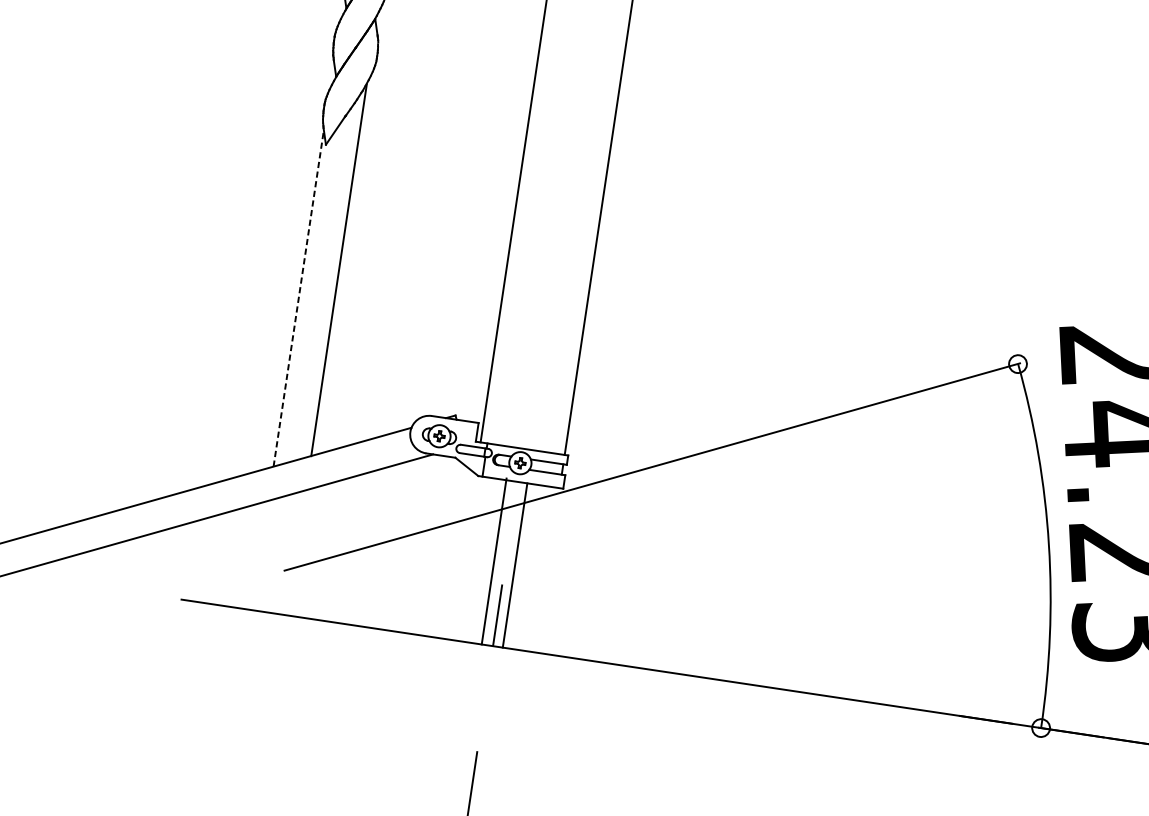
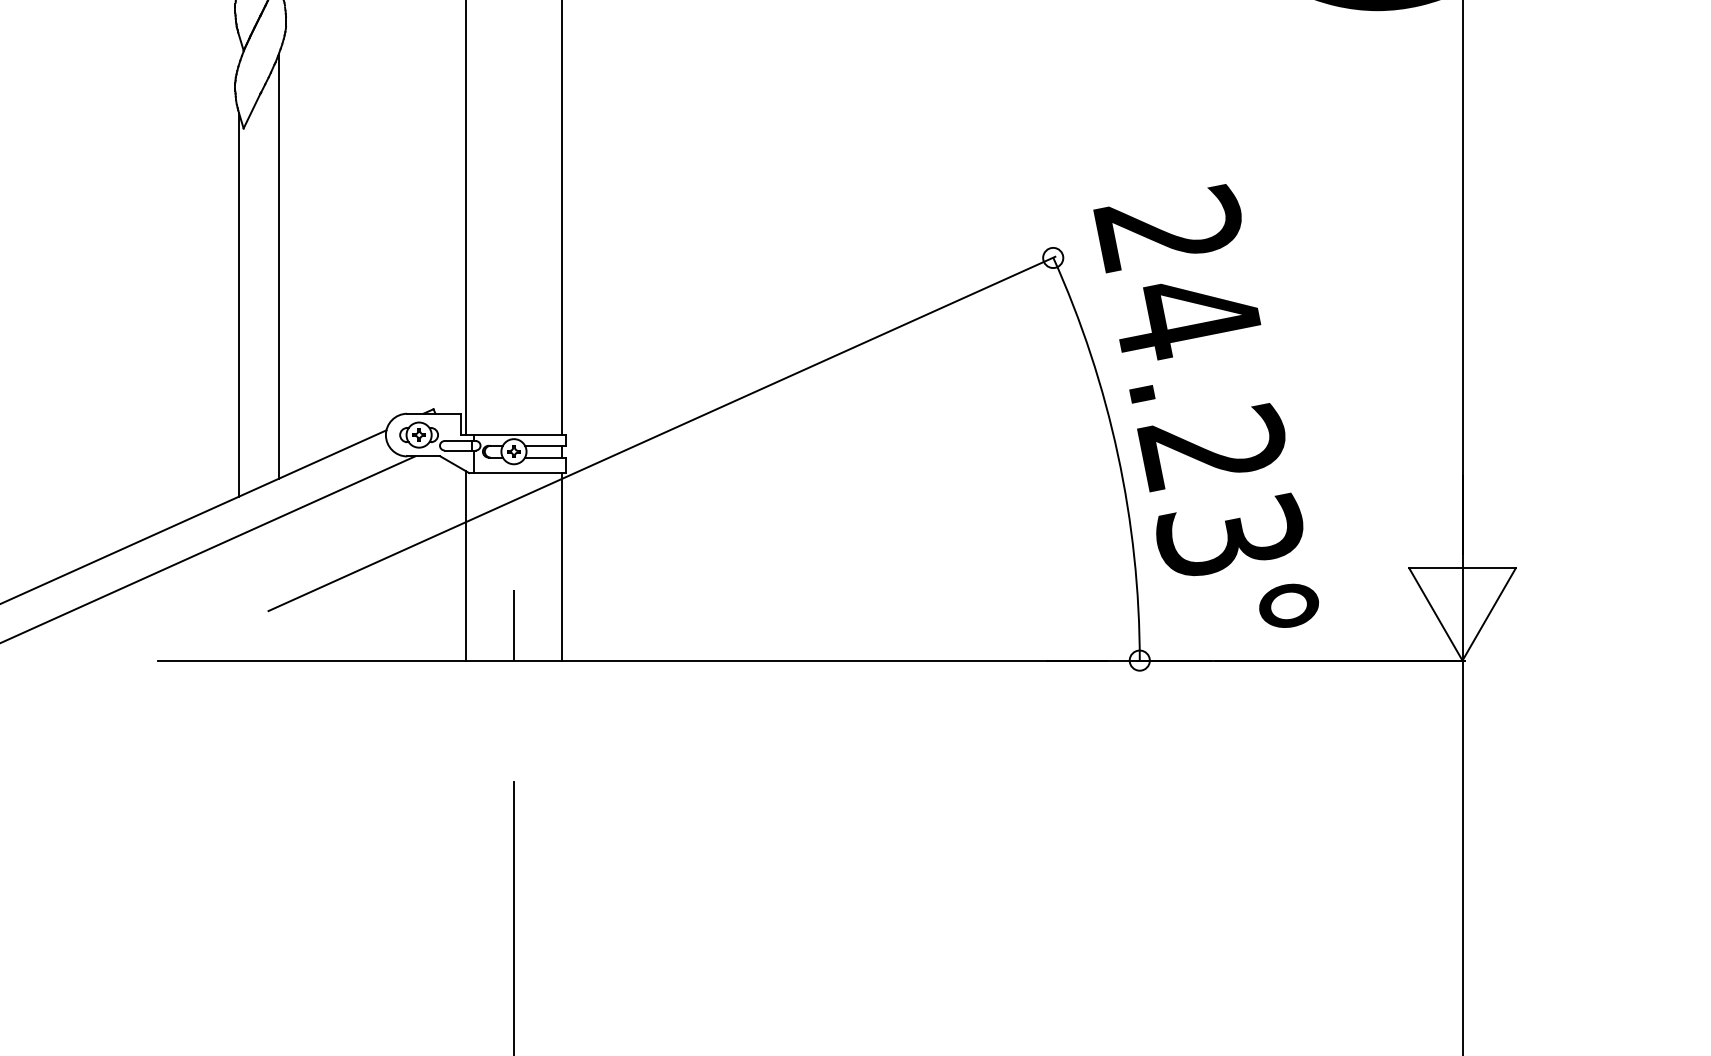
line: (298, 298) -> (238, 304), dashed -> solid
line: (494, 561) -> (466, 565), moved
line: (515, 565) -> (562, 566), moved

